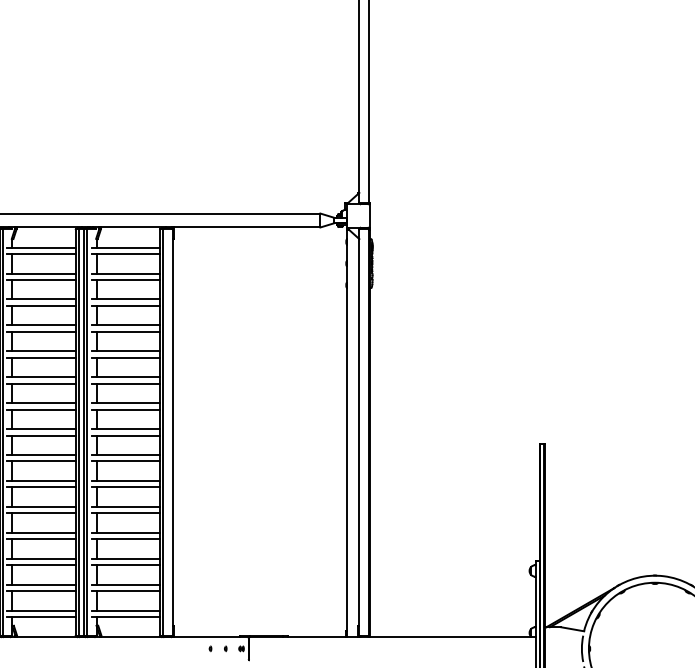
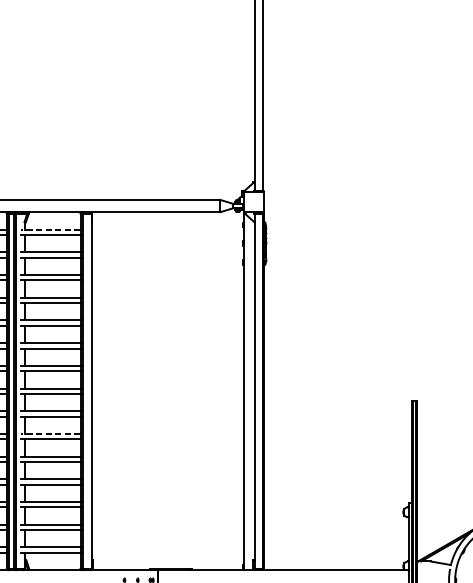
line: (125, 247) -> (50, 229), solid -> dashed
line: (125, 481) -> (50, 434), solid -> dashed

